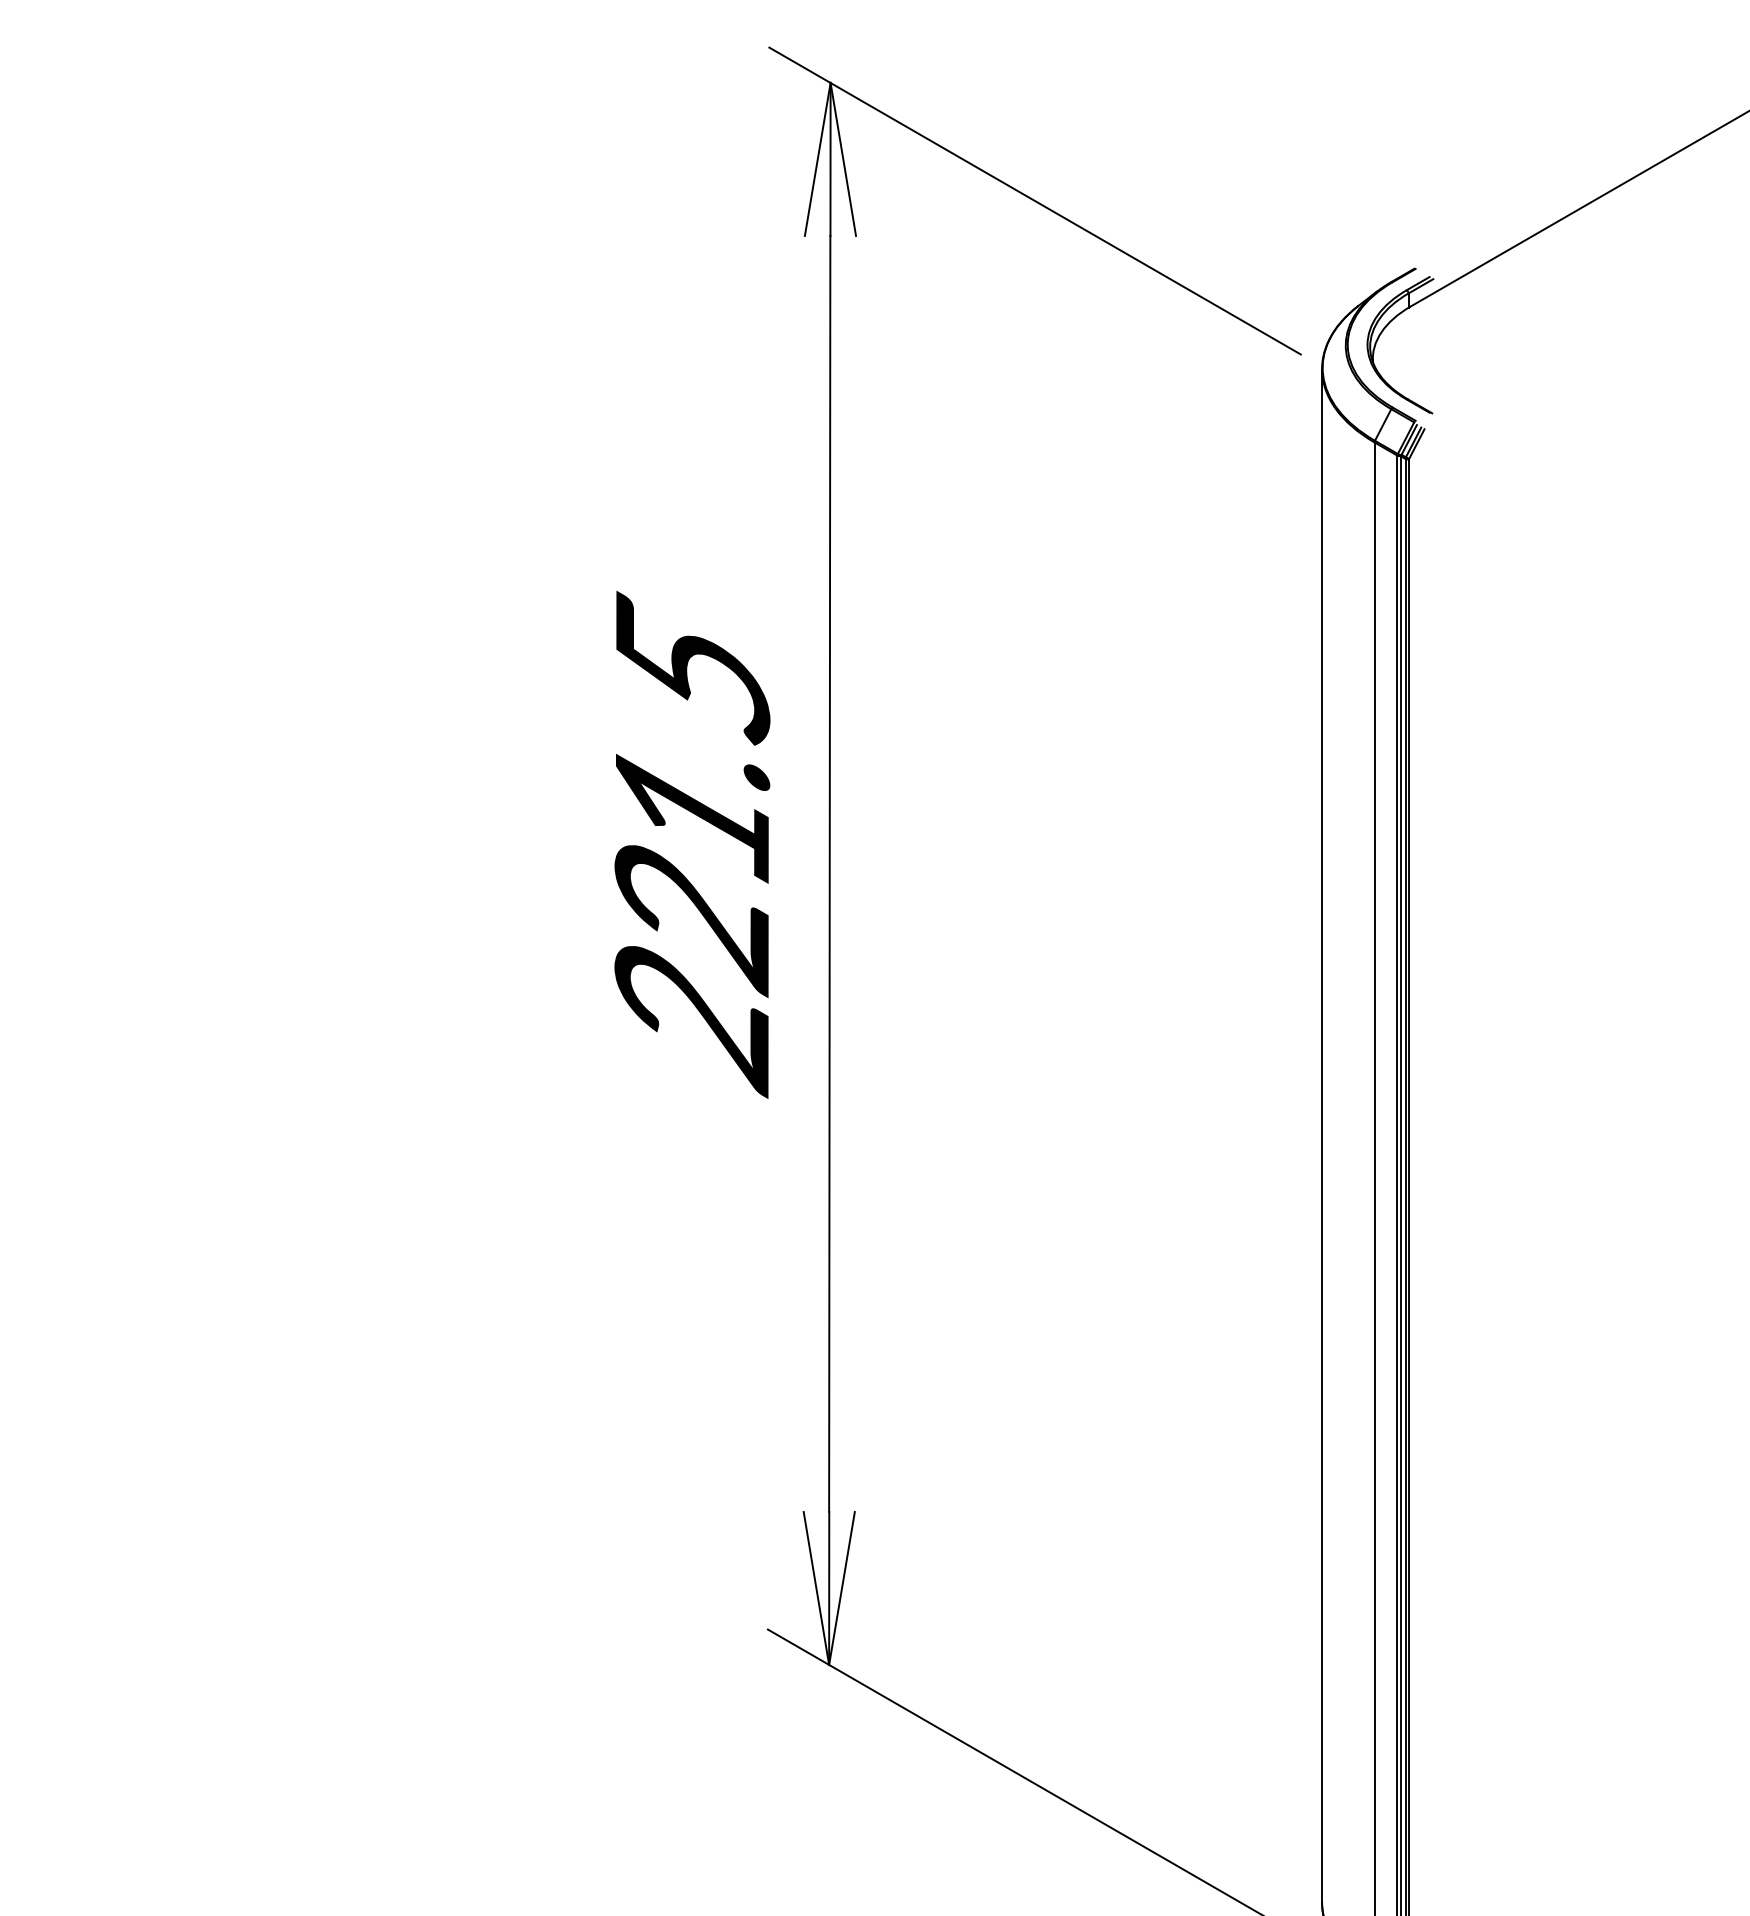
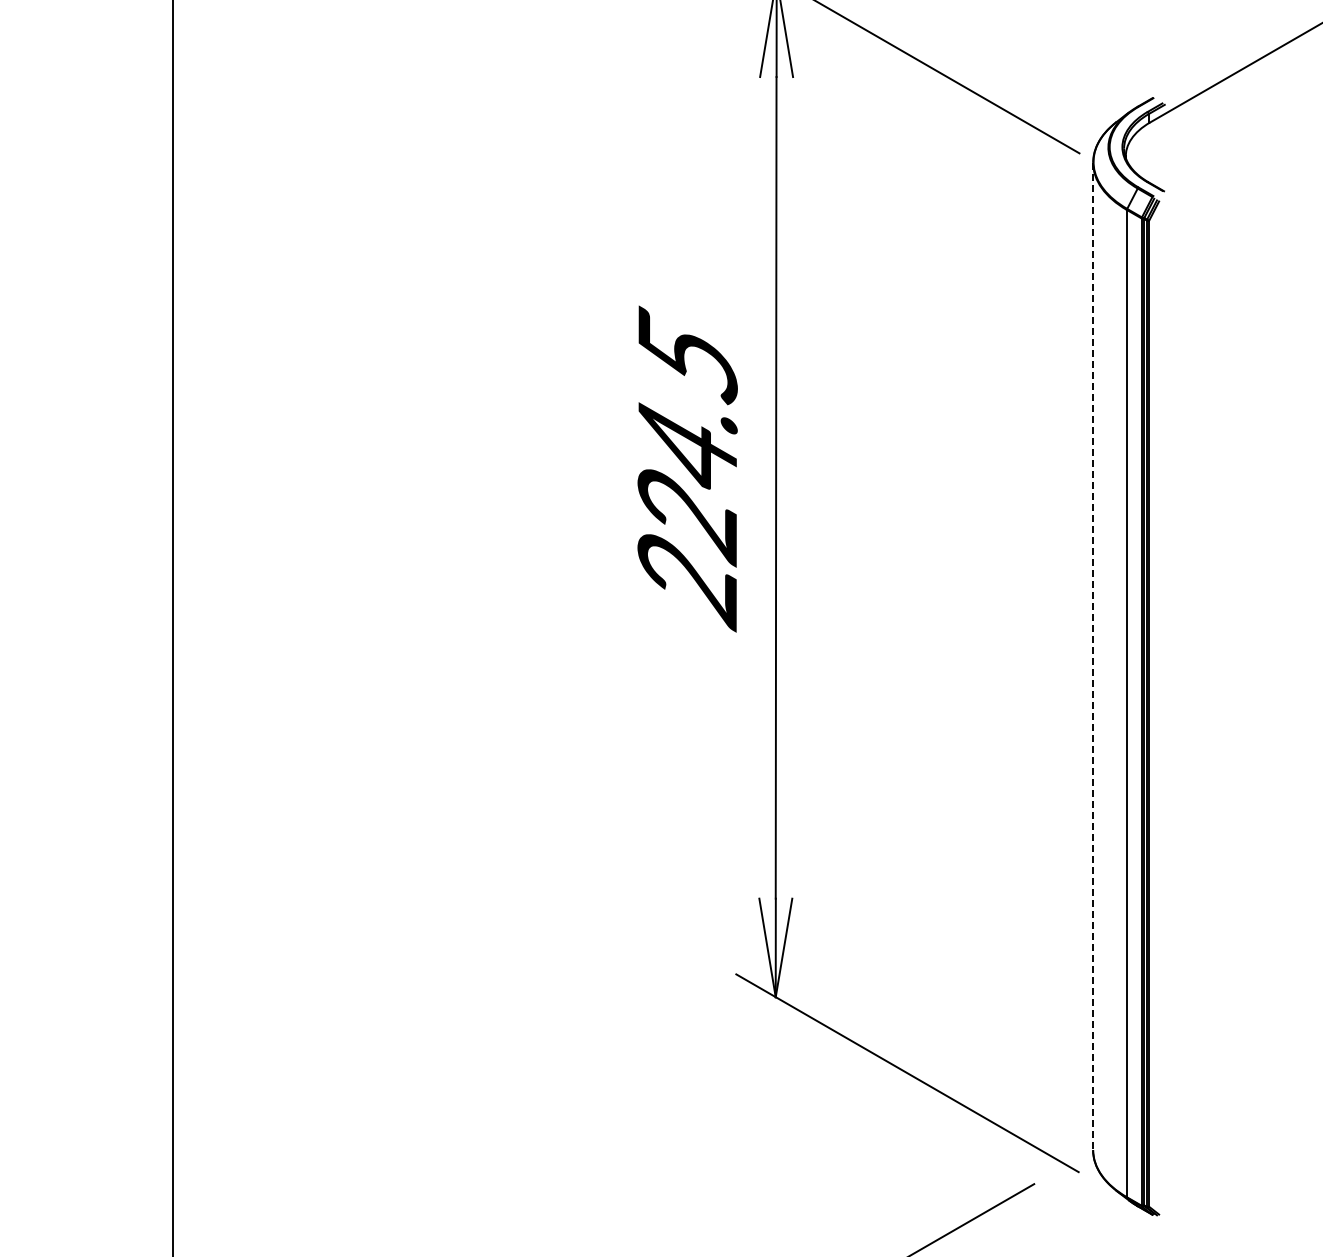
text: (692, 812) -> (687, 448), 221.5 -> 224.5
line: (1322, 1135) -> (1093, 656), solid -> dashed

